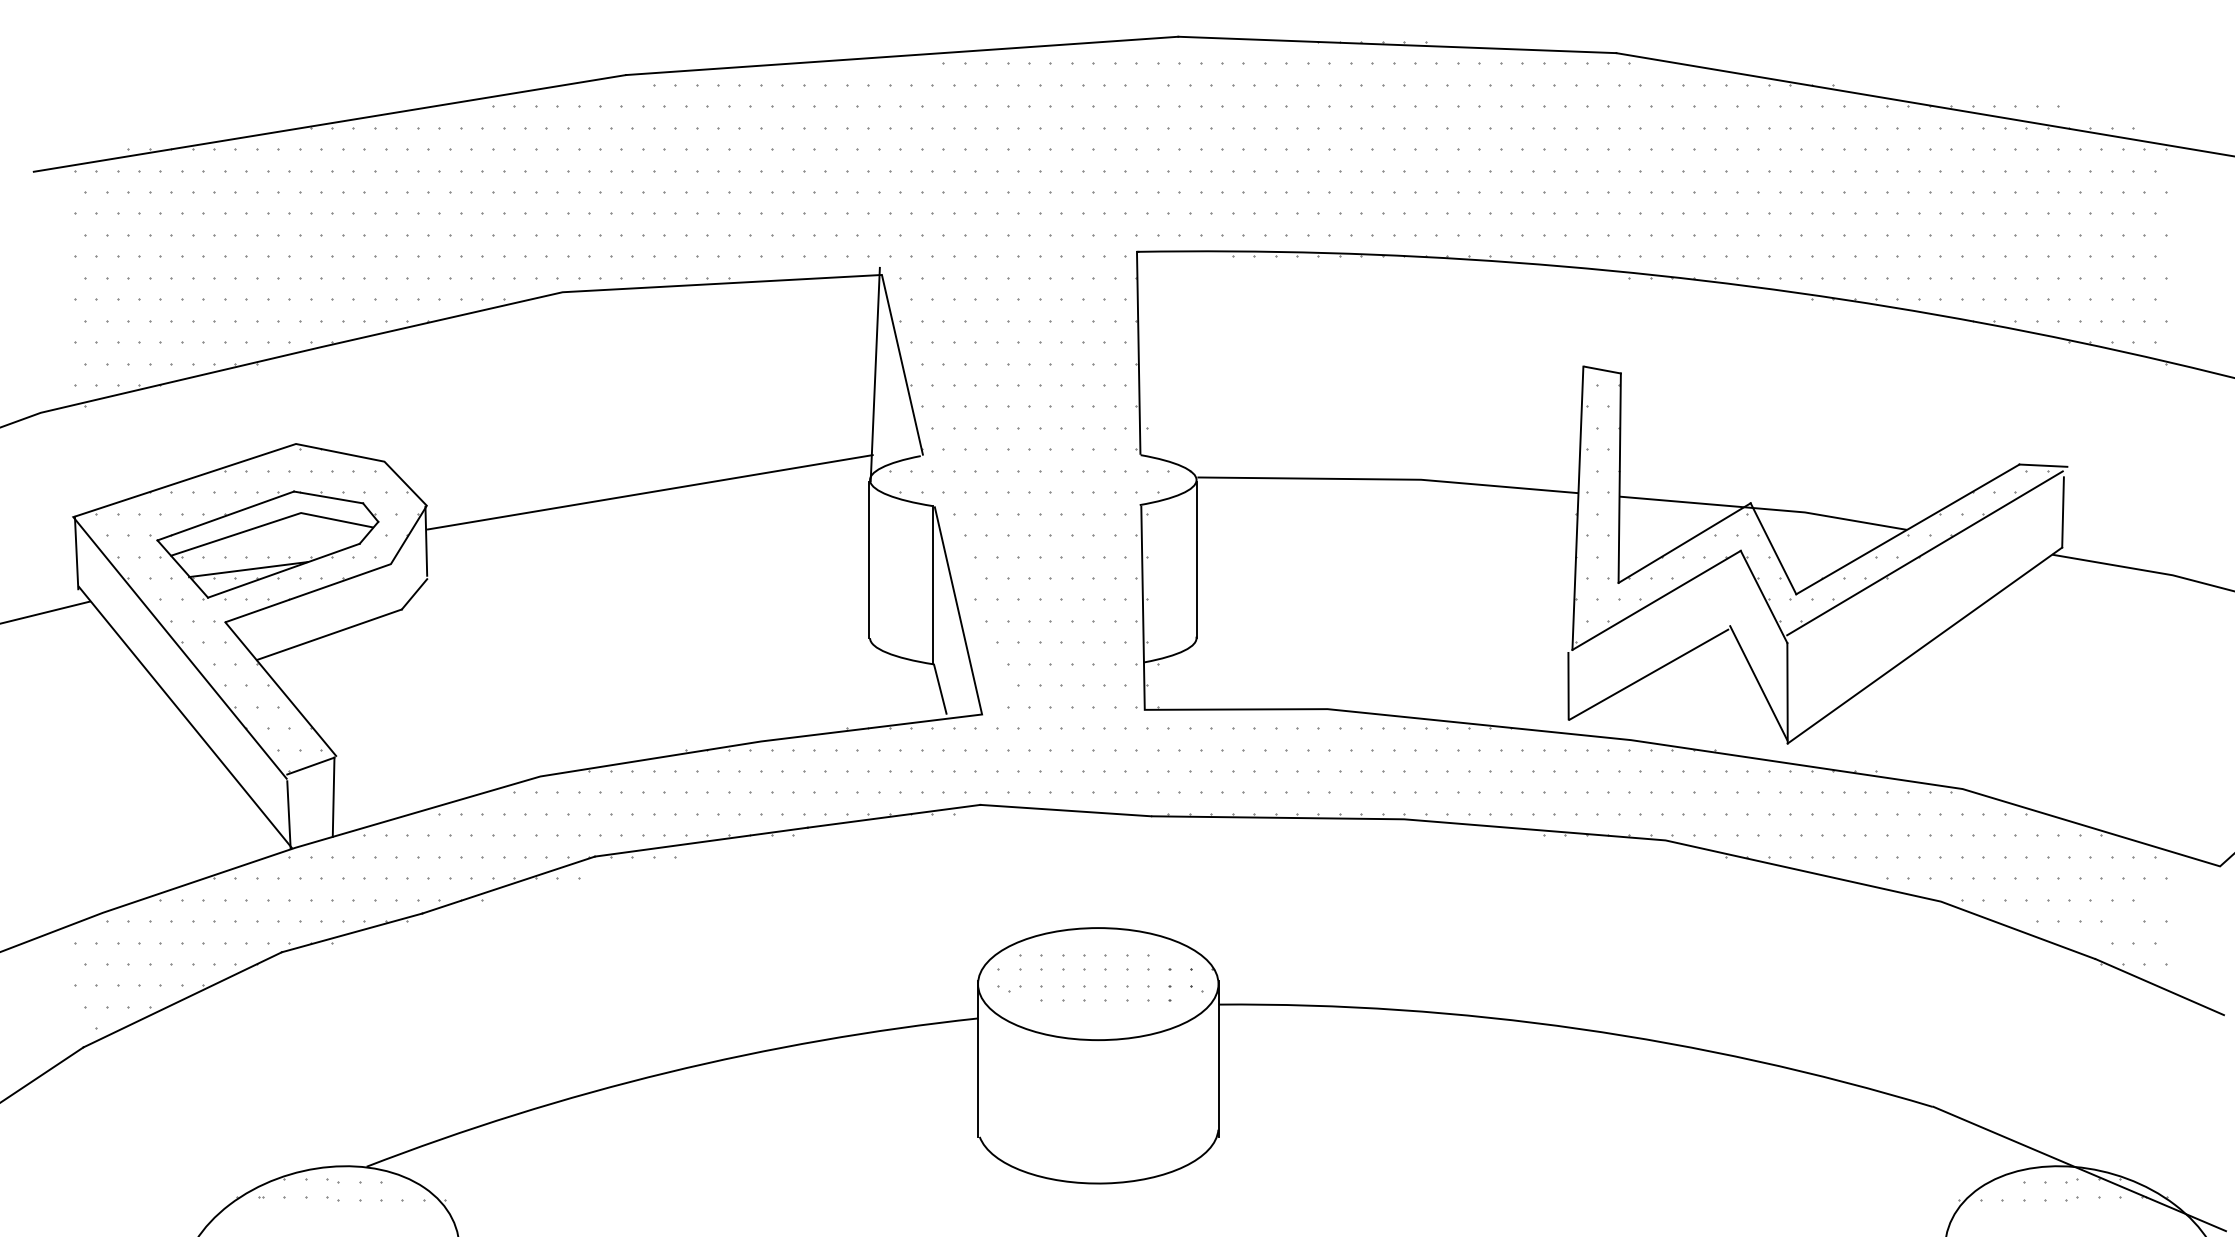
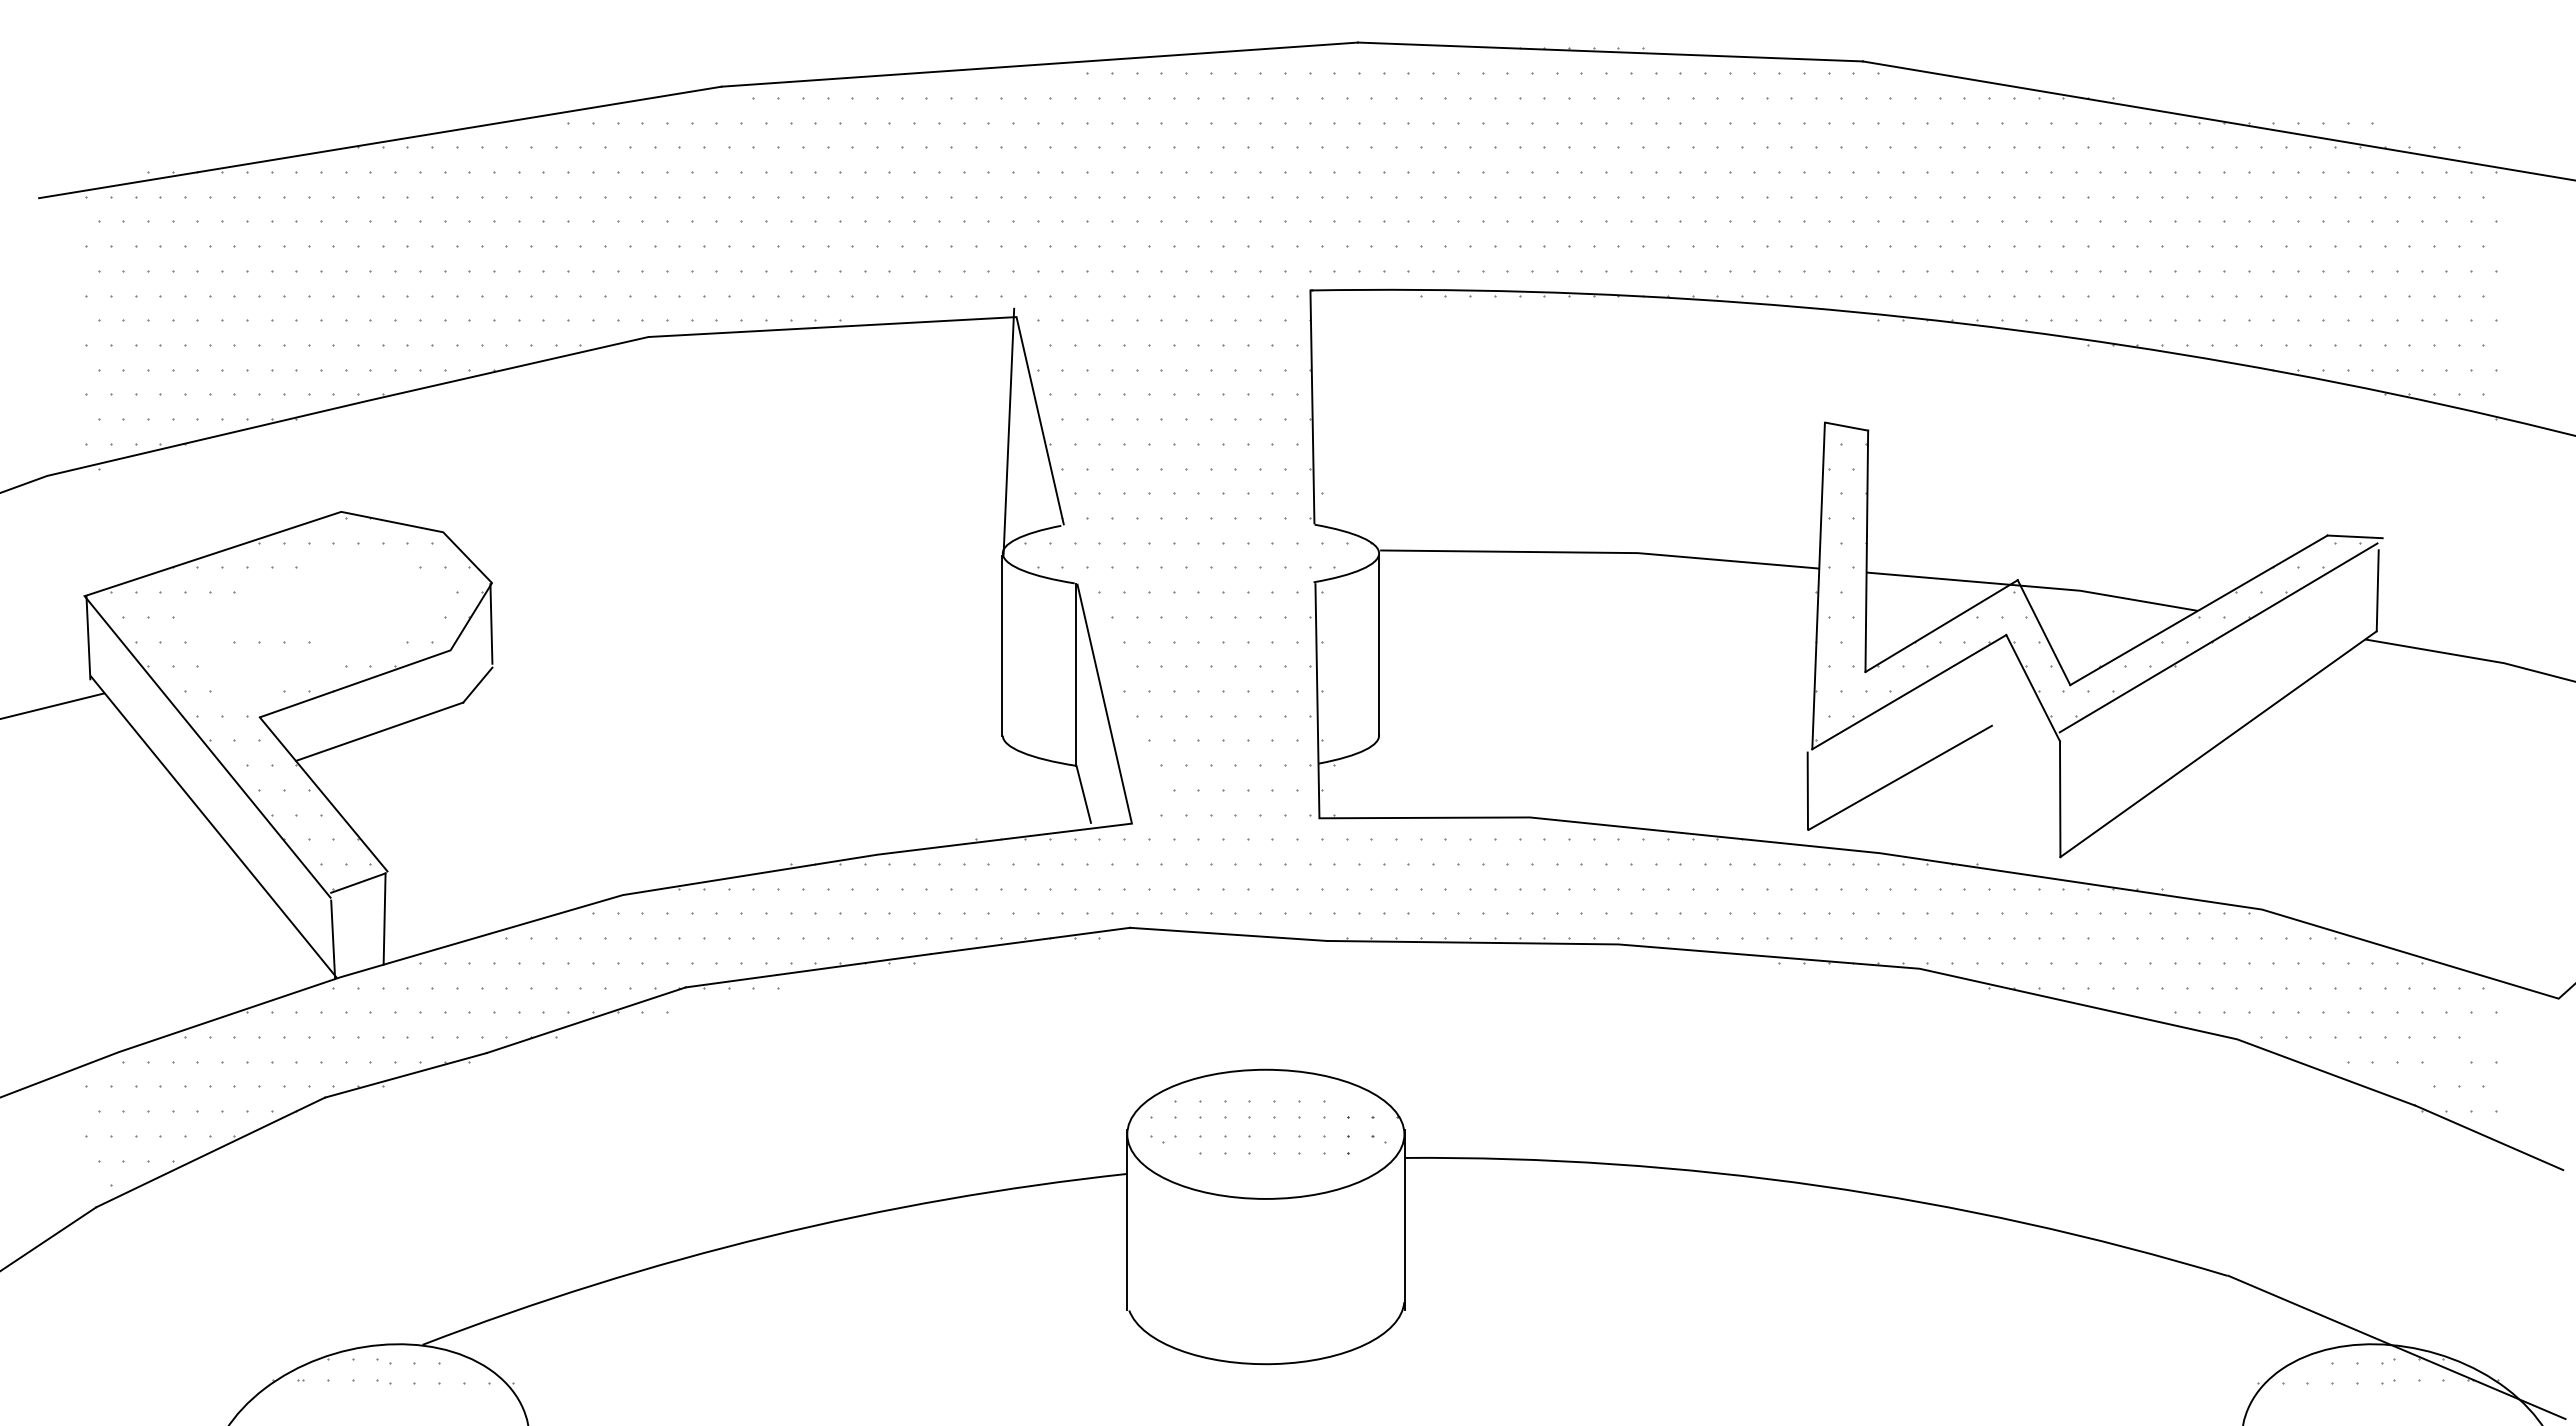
line: (650, 492) -> (749, 567), removed
part: (267, 545) -> (308, 628), removed
line: (1758, 683) -> (2026, 787), removed

